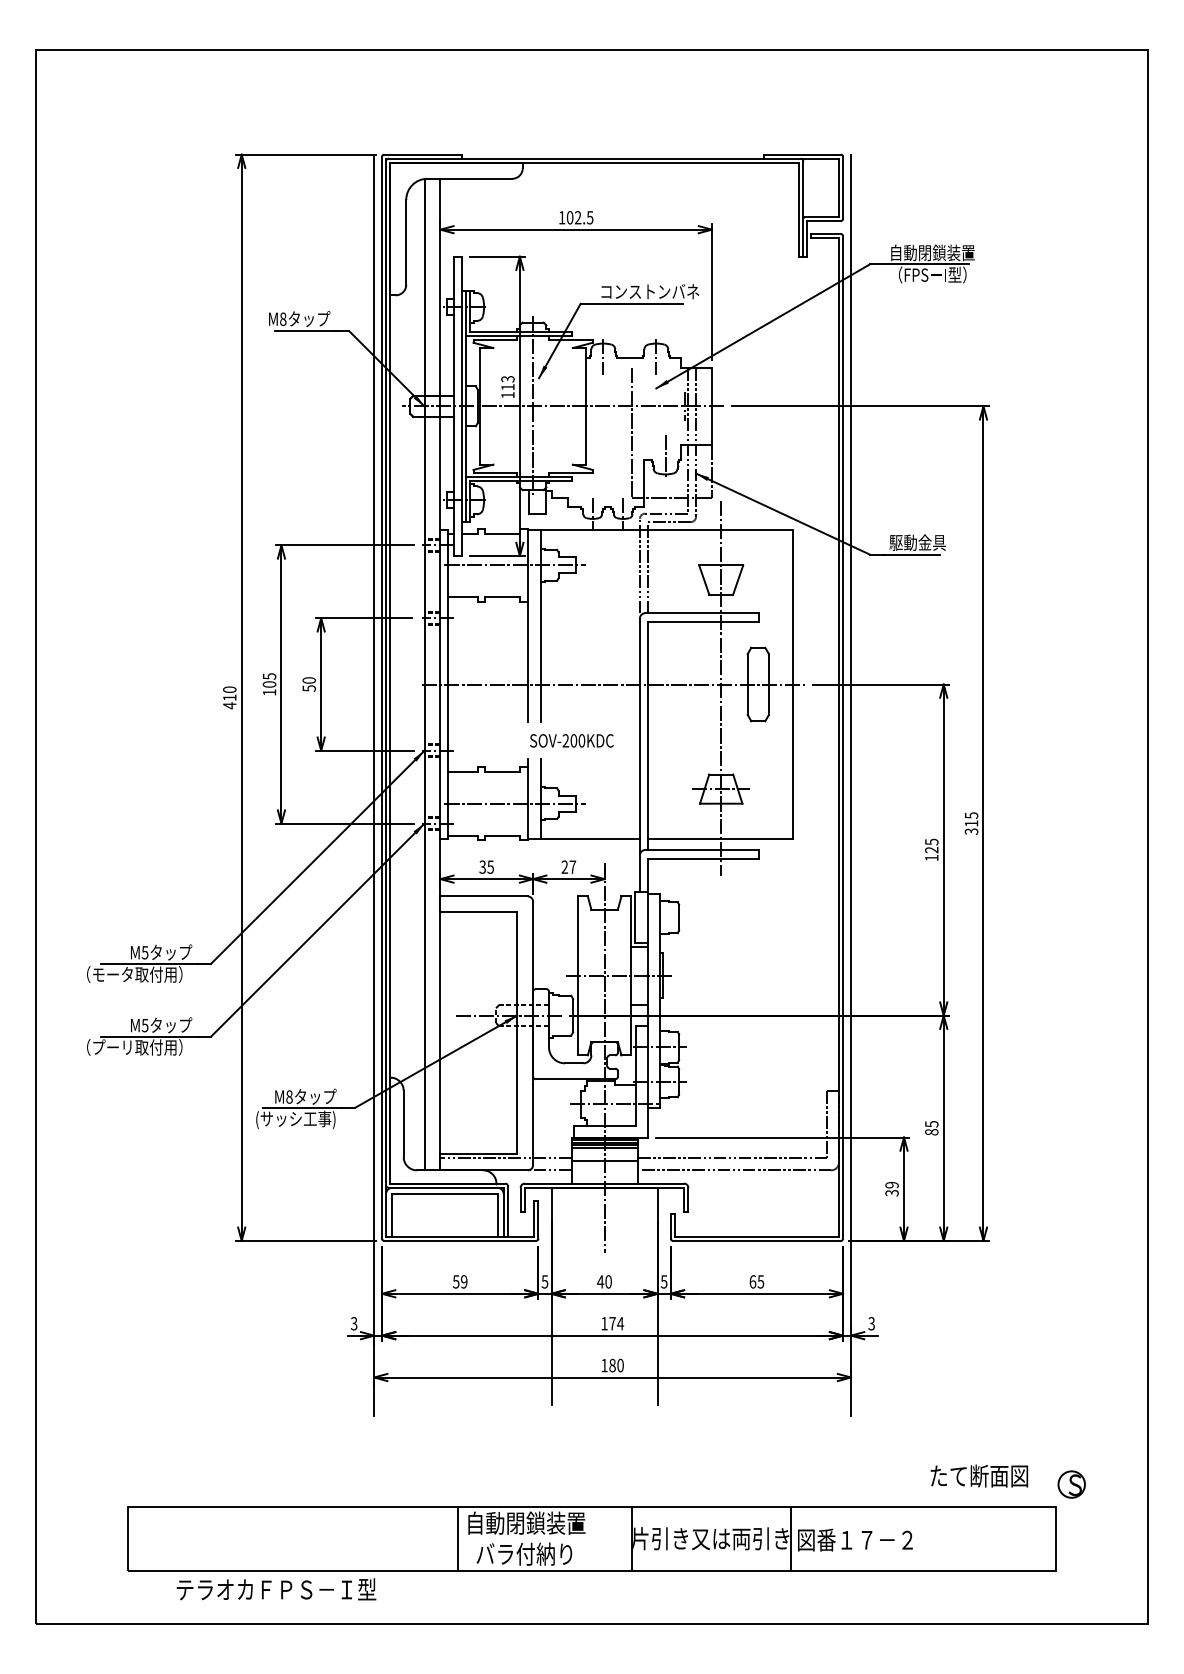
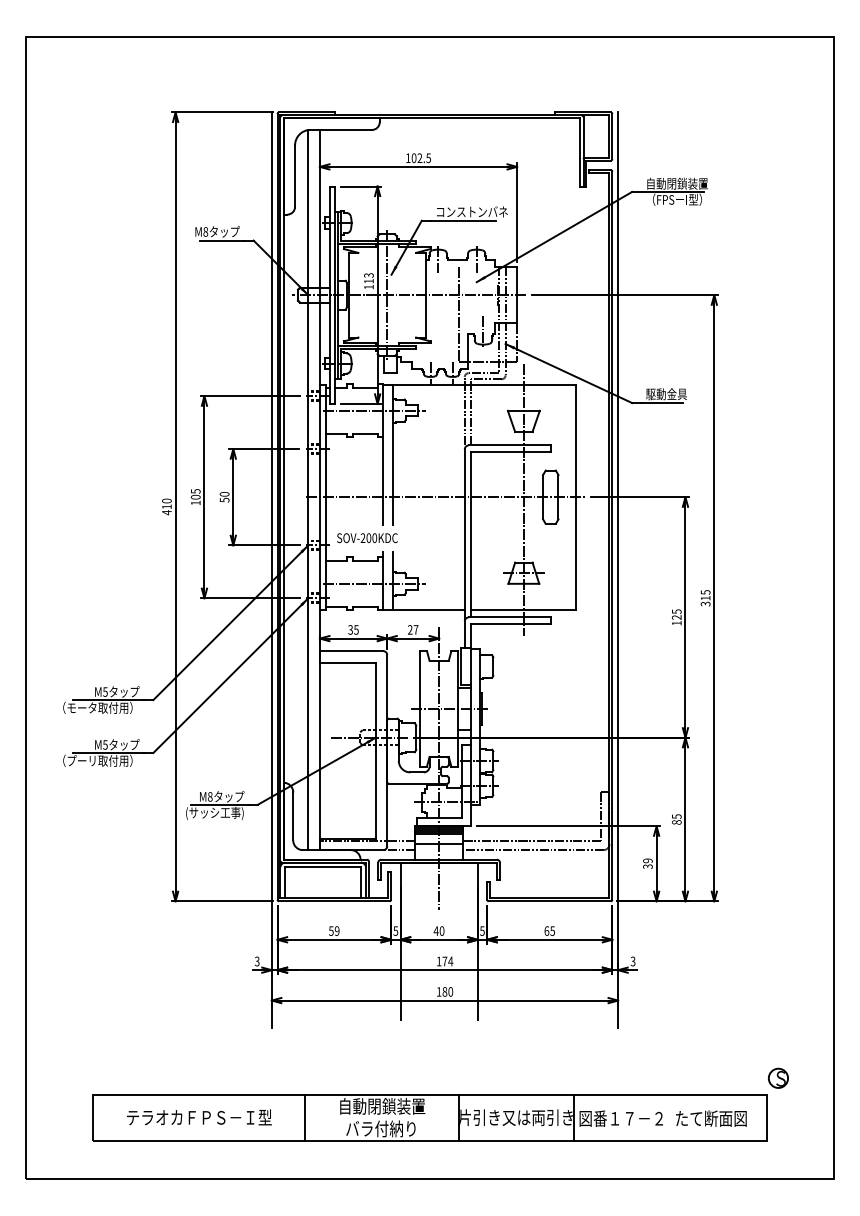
text: (571, 740) -> (367, 537), moved
text: (979, 1475) -> (711, 1118), moved
line: (457, 1538) -> (304, 1117), moved
text: (276, 1589) -> (199, 1117), moved

